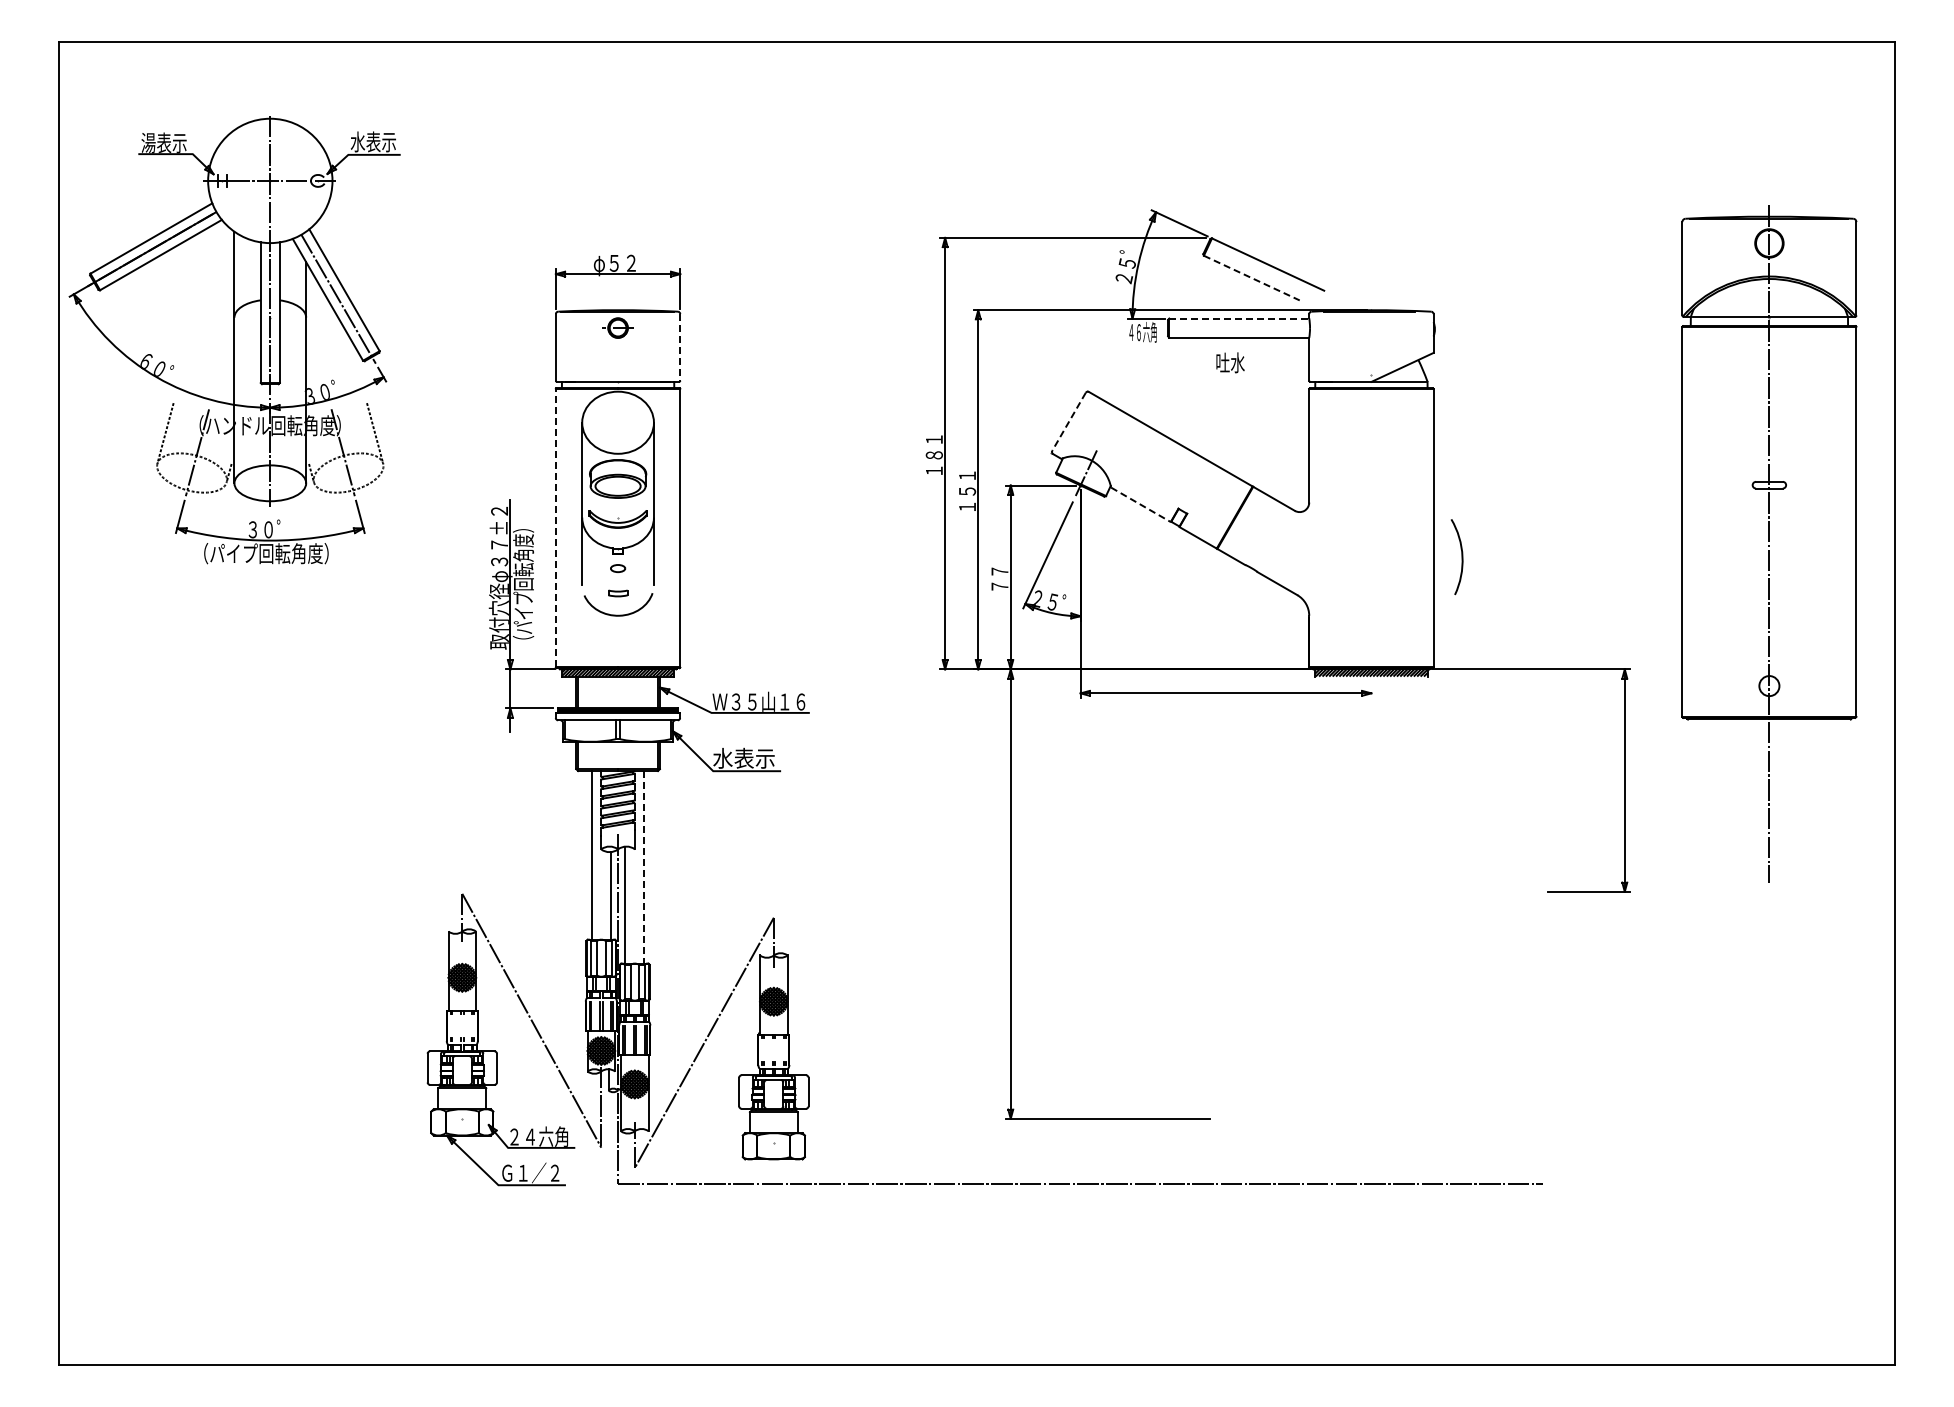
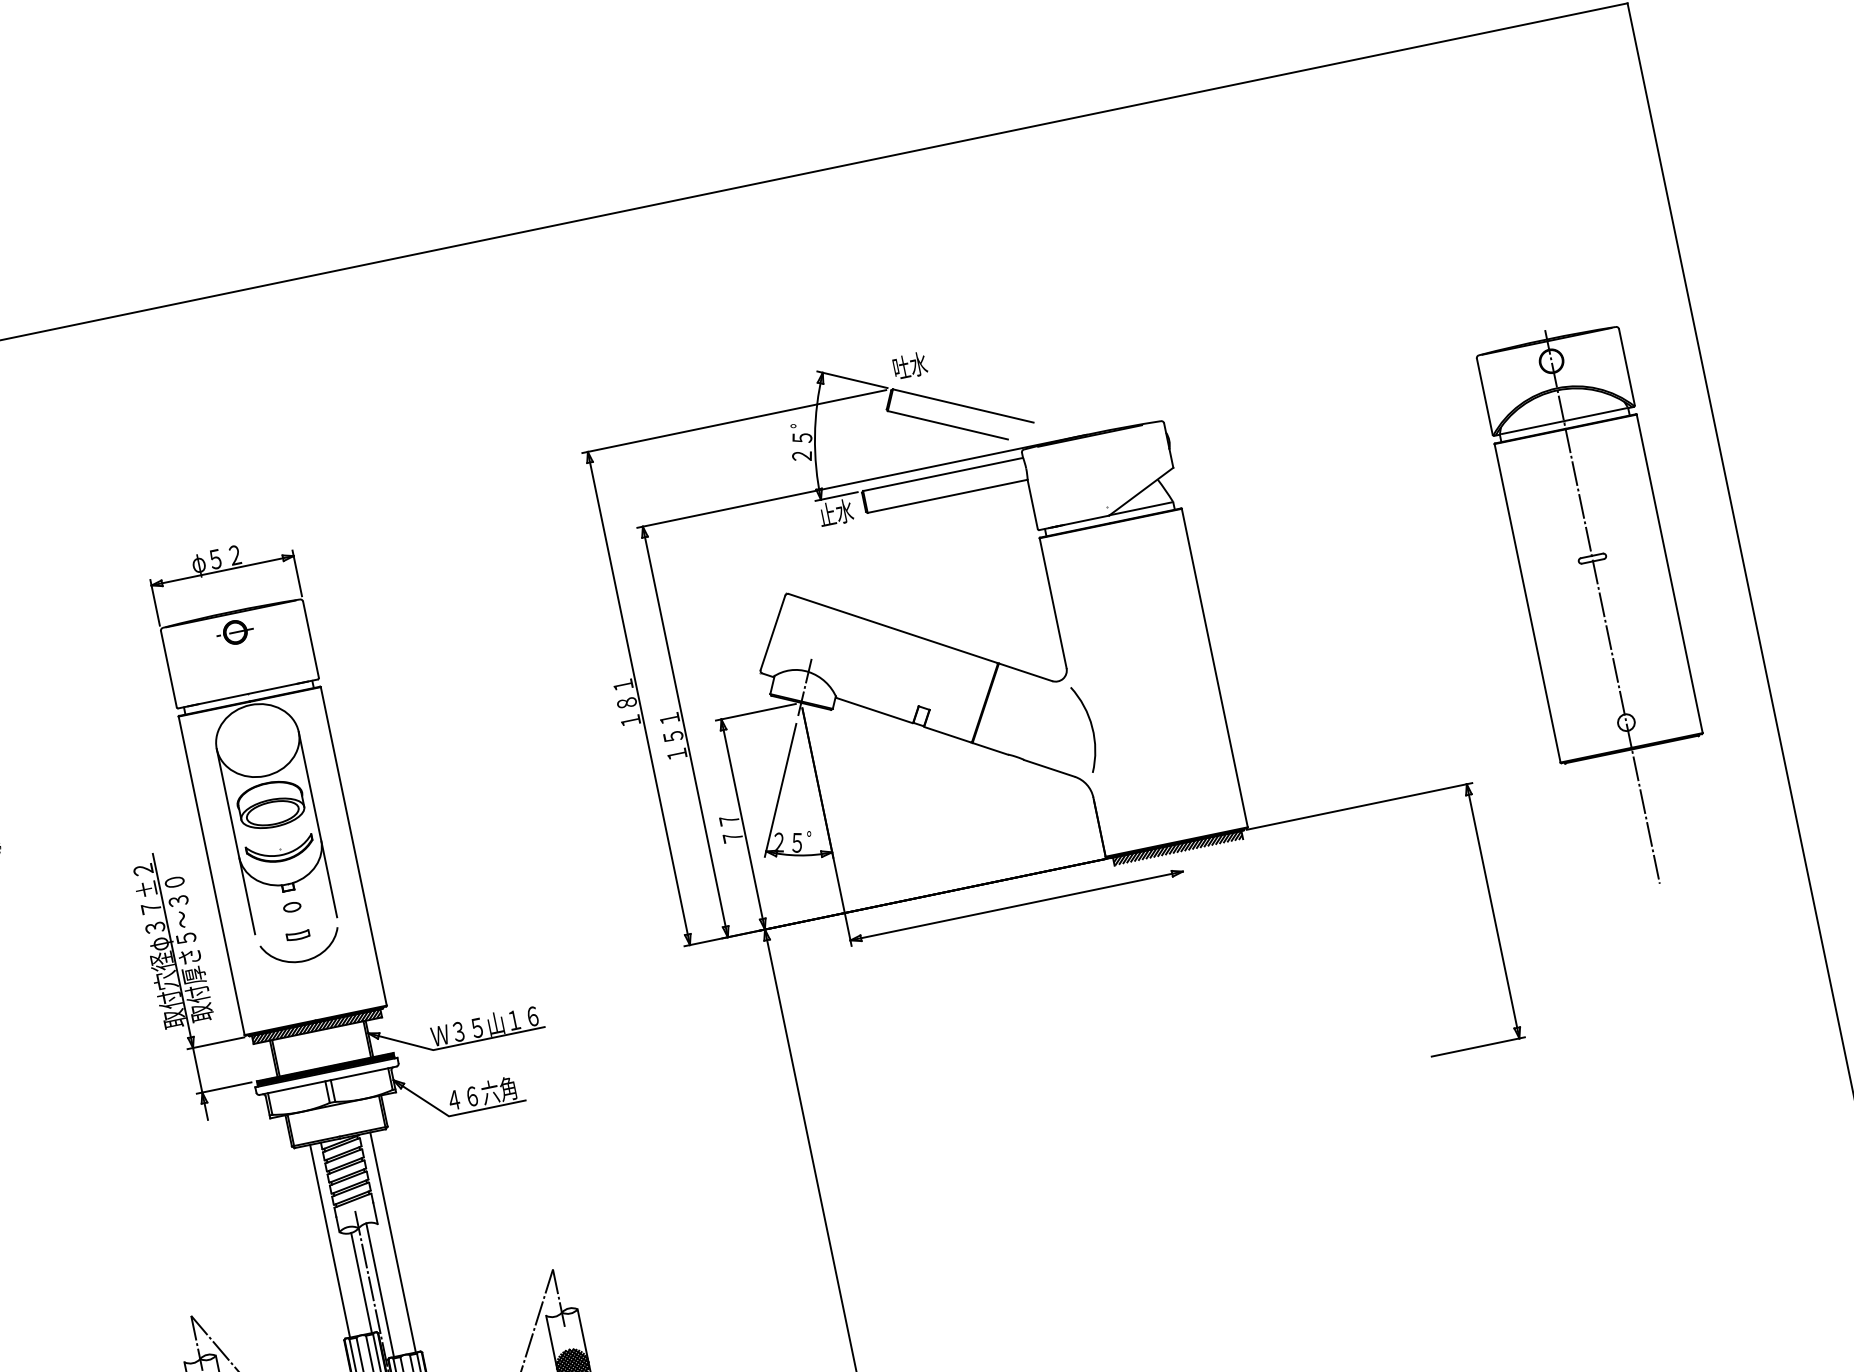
line: (1251, 278) -> (947, 425), dashed -> solid
line: (1239, 318) -> (943, 474), dashed -> solid
text: (1142, 331) -> (835, 512), ４６六角 -> 止水
line: (680, 347) -> (311, 639), dashed -> solid
text: (1230, 362) -> (910, 365), moved
line: (1068, 422) -> (772, 633), dashed -> solid
line: (1141, 504) -> (875, 710), dashed -> solid
line: (555, 527) -> (211, 875), dashed -> solid
part: (1769, 543) -> (1602, 606), size x0.71
arc: (1461, 557) -> (1091, 728), moved
text: (523, 585) -> (188, 949), （パイプ回転角度） -> 取付厚さ５～３０
text: (743, 757) -> (480, 1093), 水表示 -> ４６六角
line: (644, 867) -> (393, 1242), dashed -> solid

